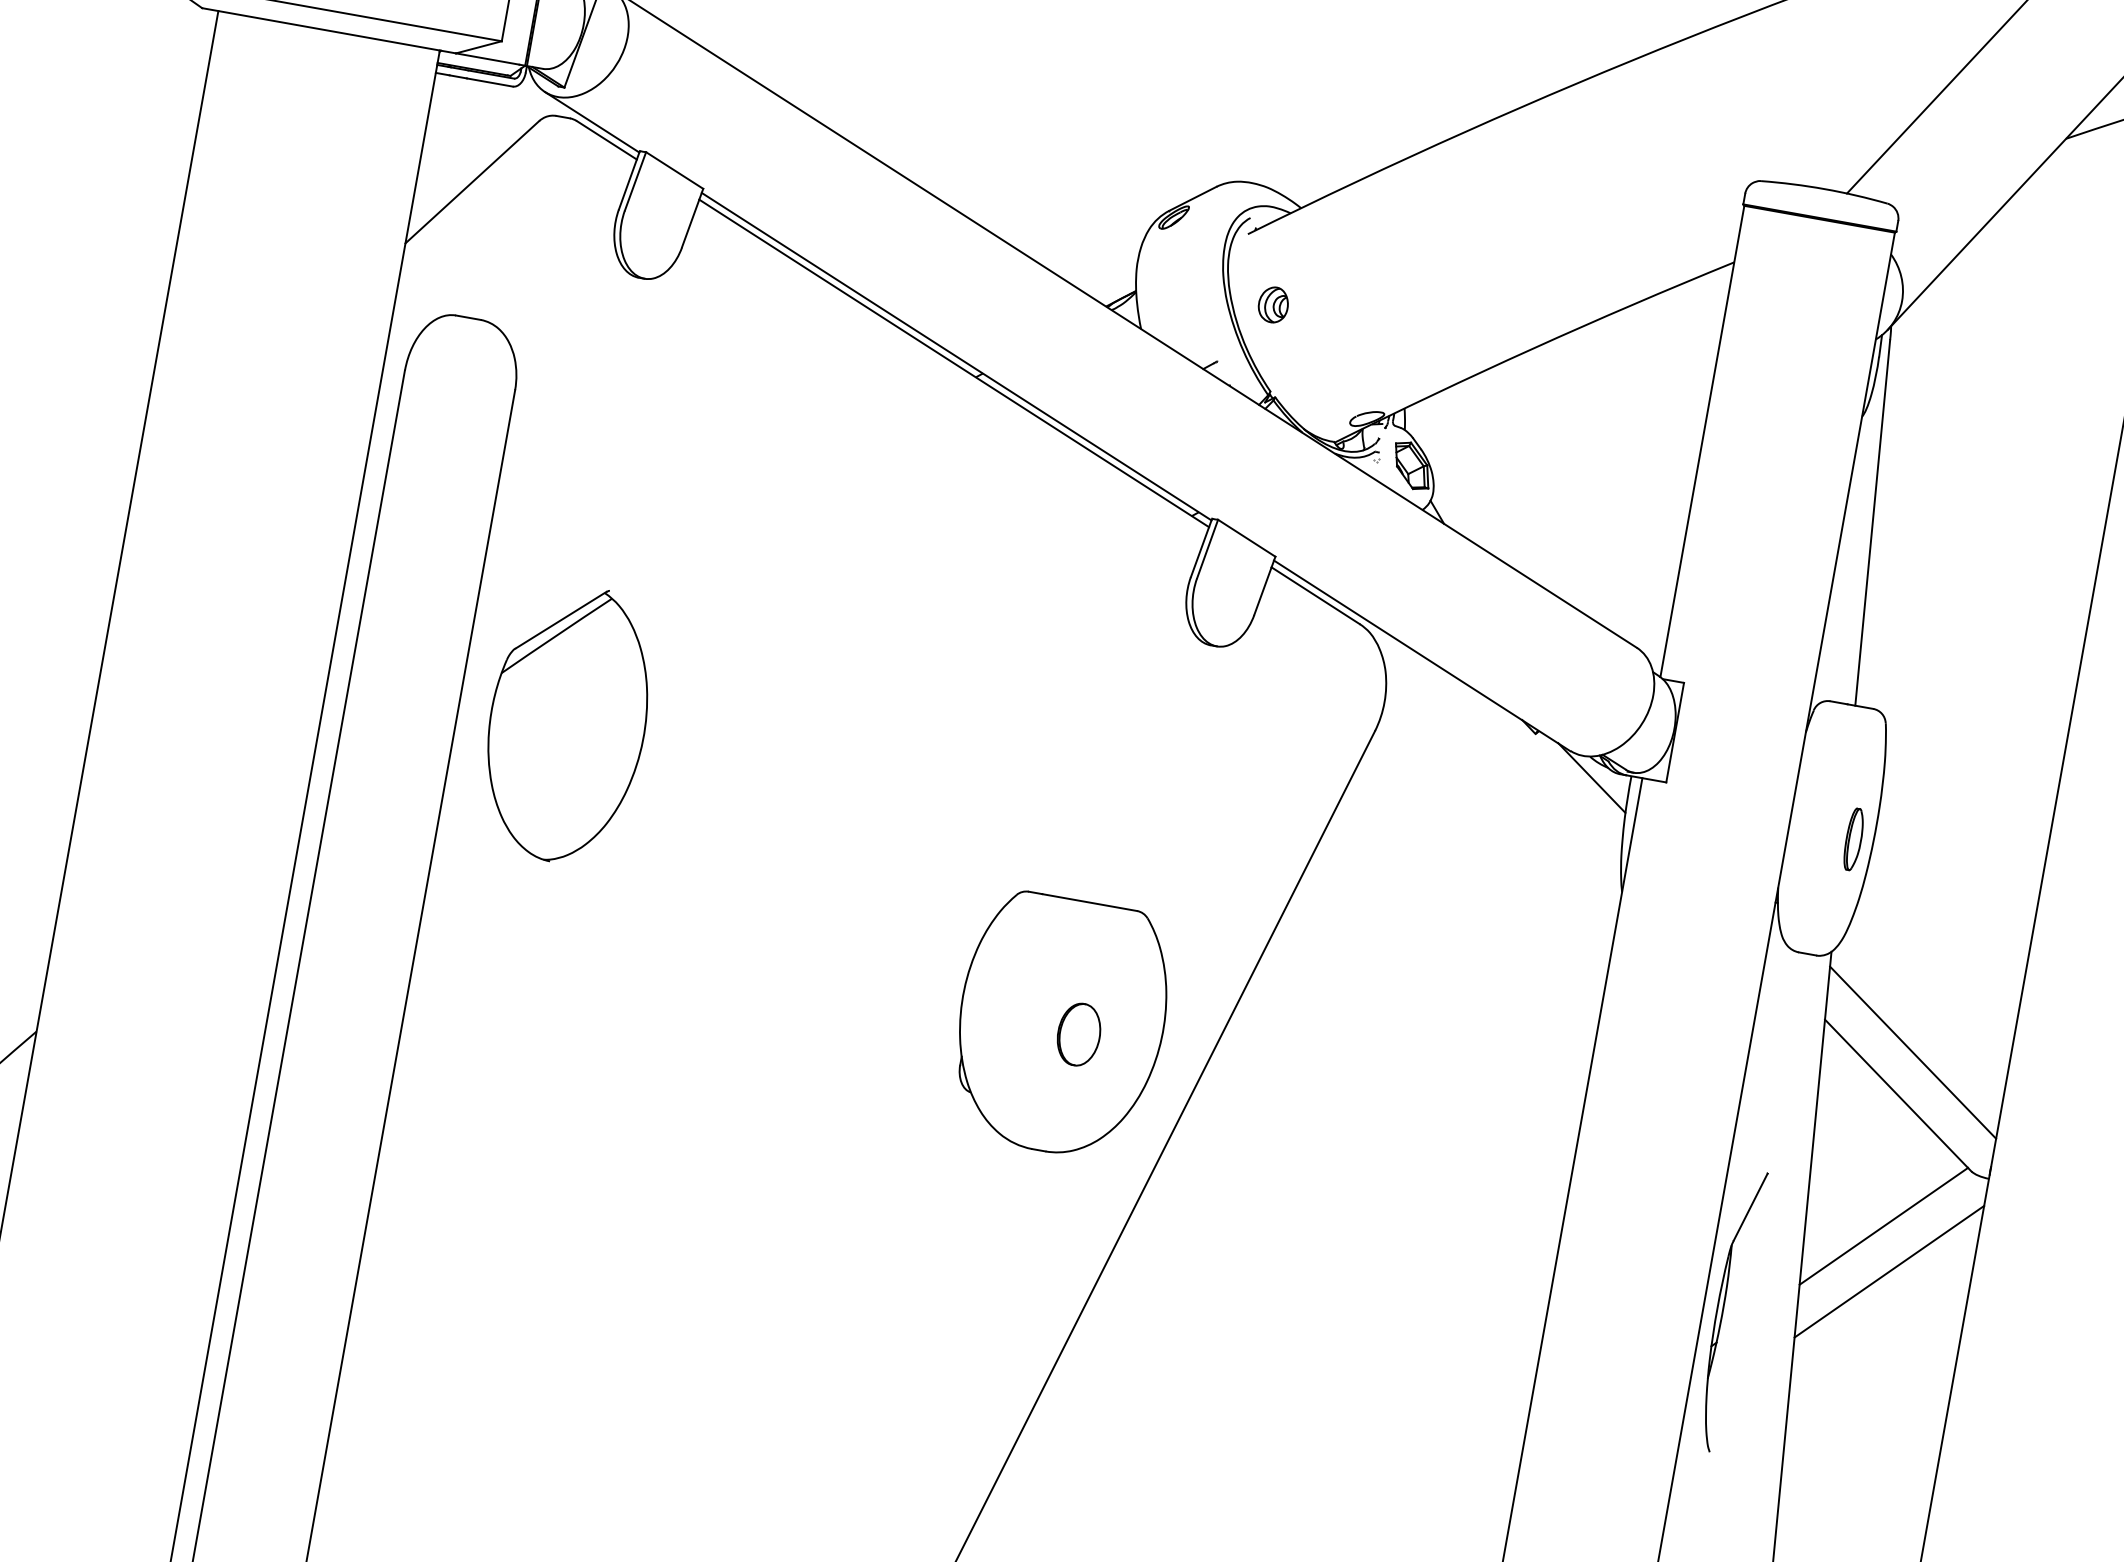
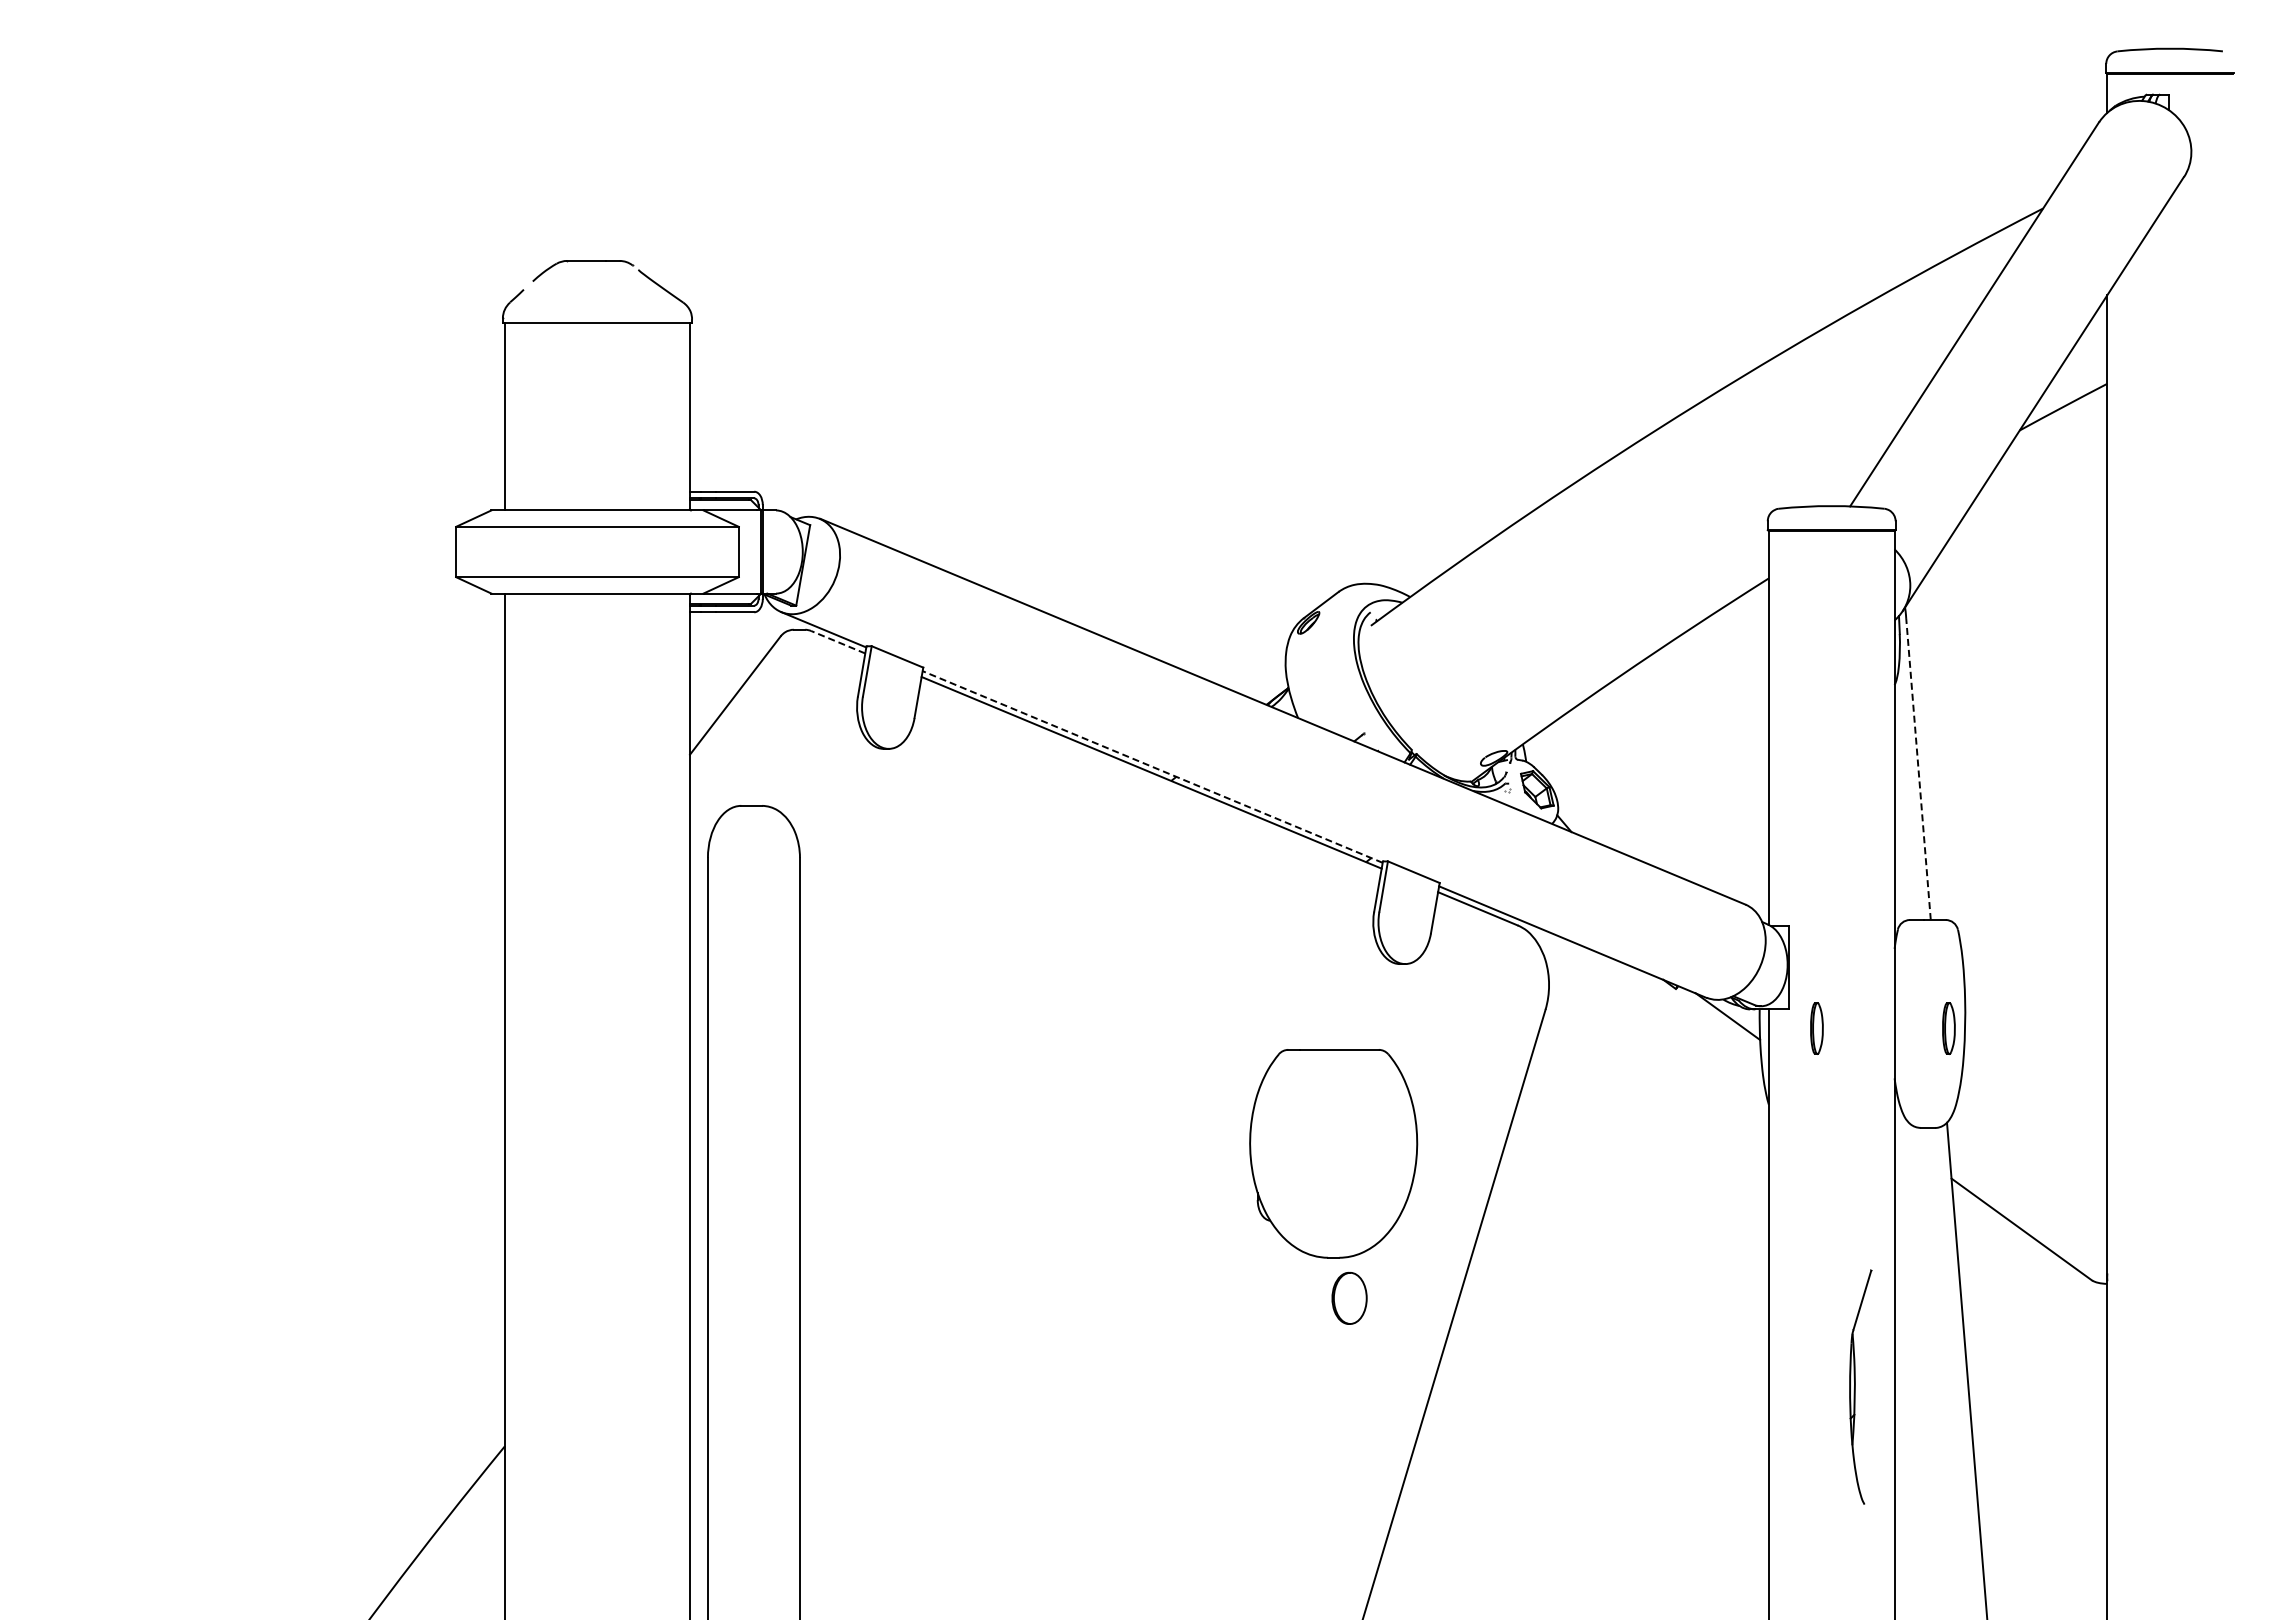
line: (605, 140) -> (837, 642), solid -> dashed
part: (1273, 305) -> (1401, 679), removed
line: (956, 356) -> (1152, 766), solid -> dashed
line: (1872, 521) -> (1918, 768), solid -> dashed
part: (567, 723) -> (890, 1120), removed
part: (1695, 811) -> (1816, 1028), added
part: (1060, 1025) -> (1333, 1153), moved
line: (1912, 1052) -> (2027, 1192), removed
line: (1883, 1226) -> (2028, 1337), removed
line: (1888, 1271) -> (2039, 1373), removed
part: (1730, 1310) -> (1860, 1386), moved

